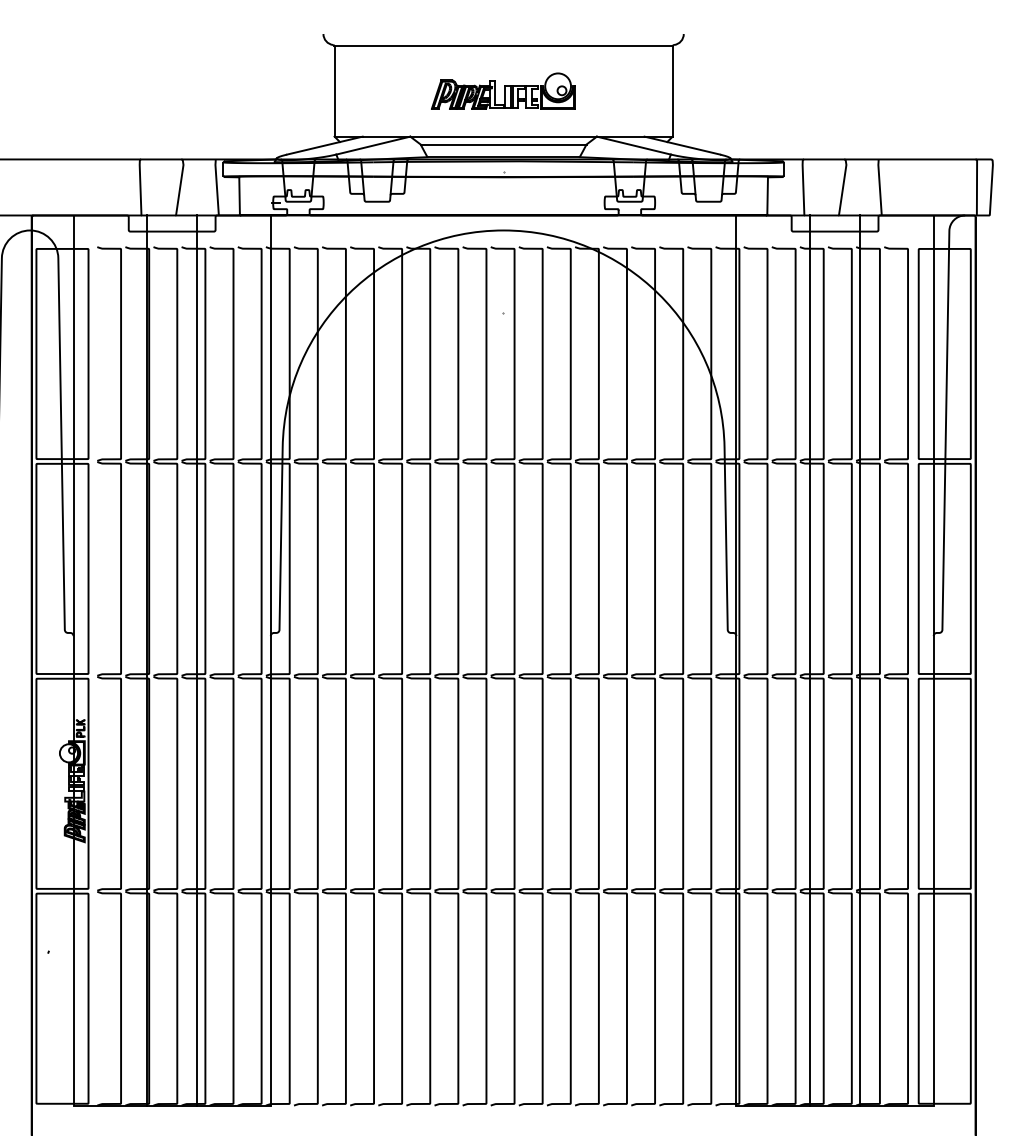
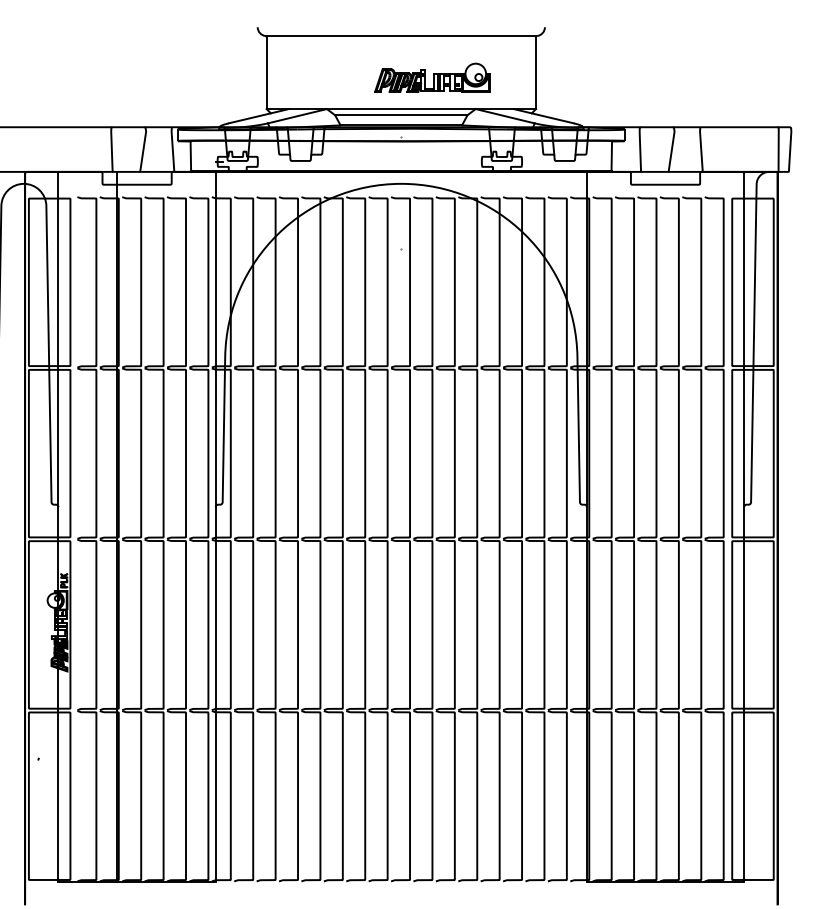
part: (503, 90) -> (432, 77), moved
line: (197, 660) -> (157, 526), removed
line: (809, 660) -> (645, 526), removed
line: (860, 660) -> (685, 526), removed

